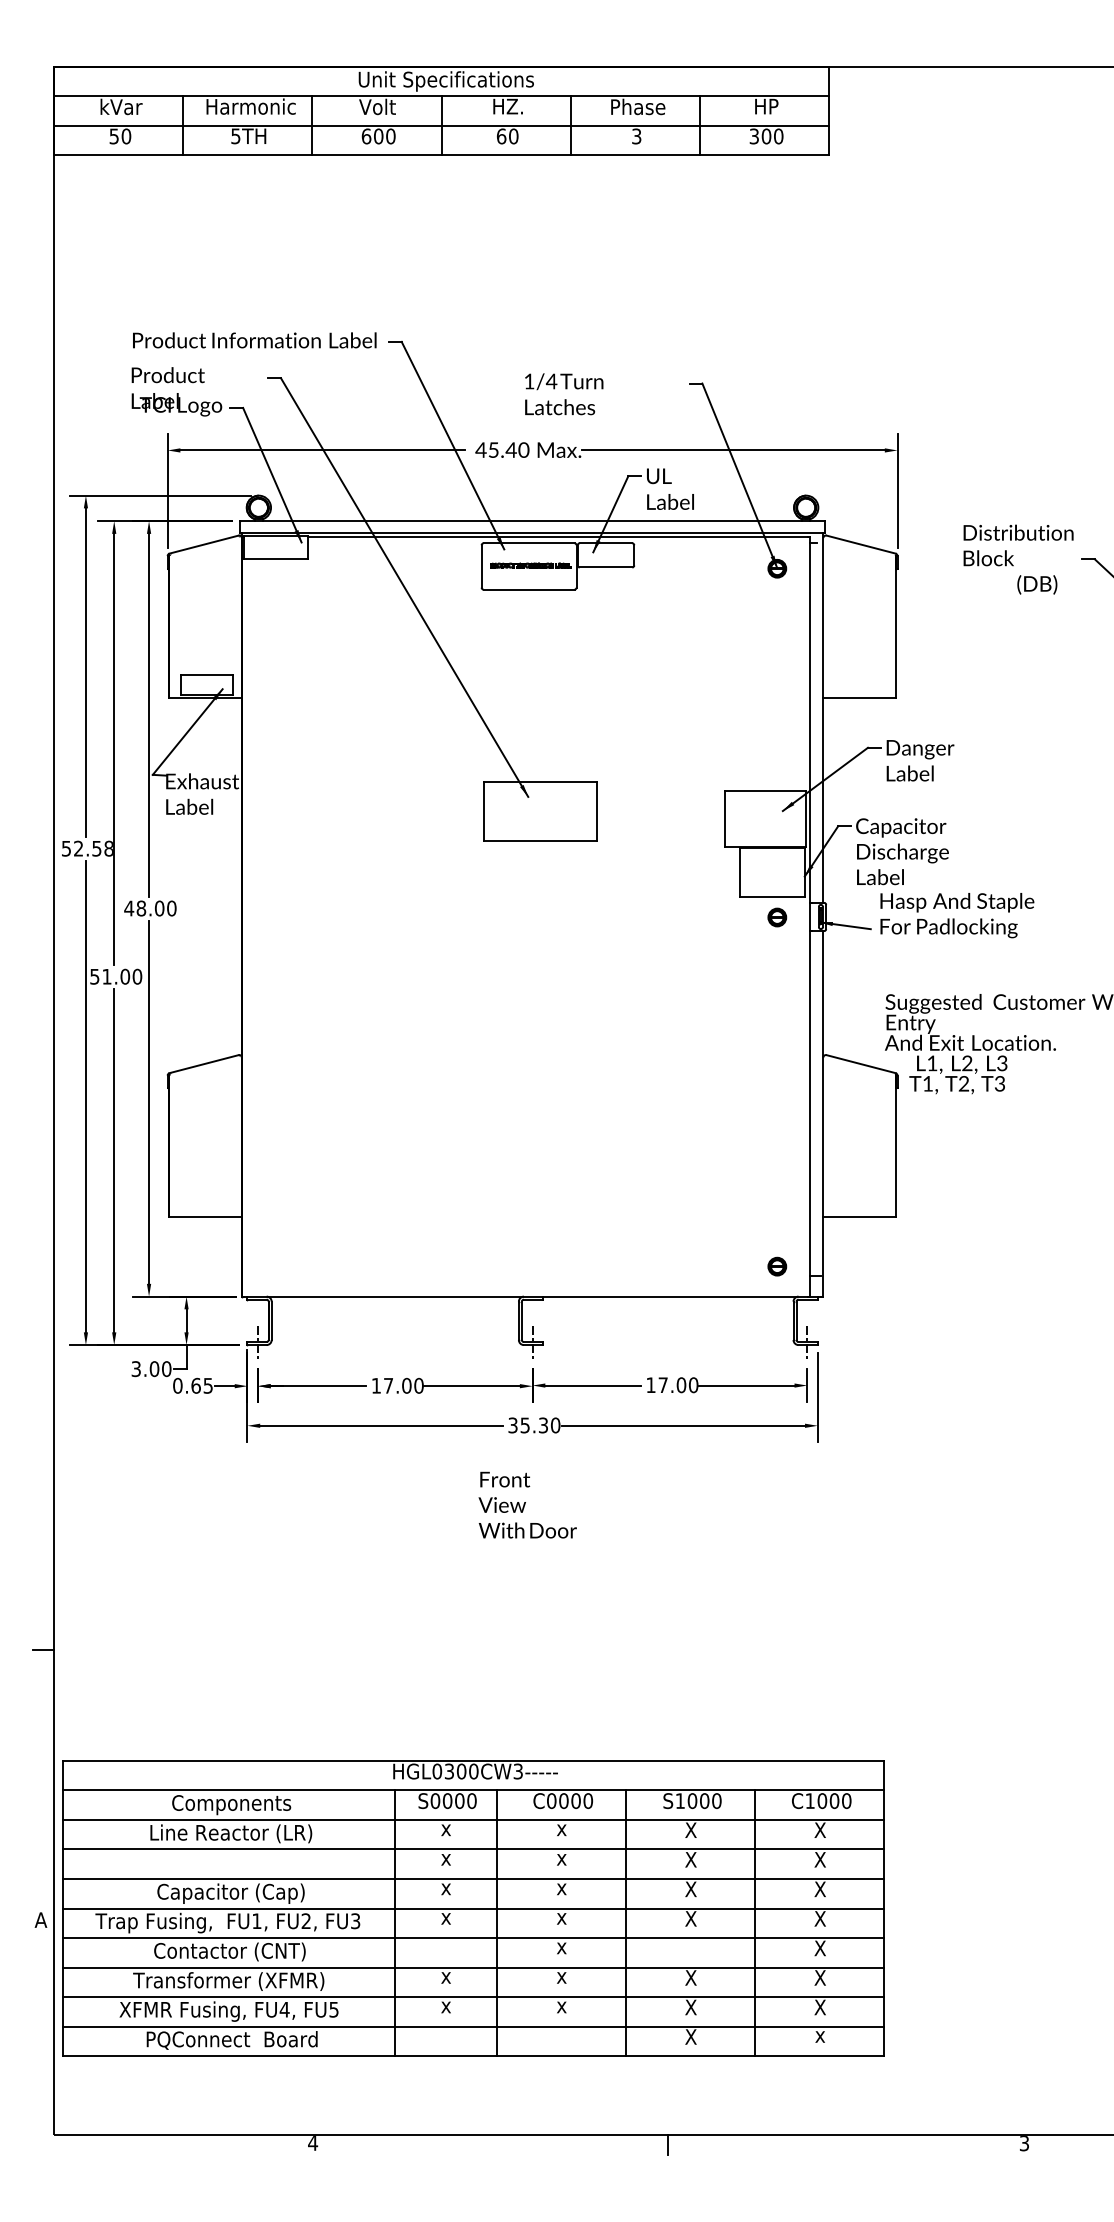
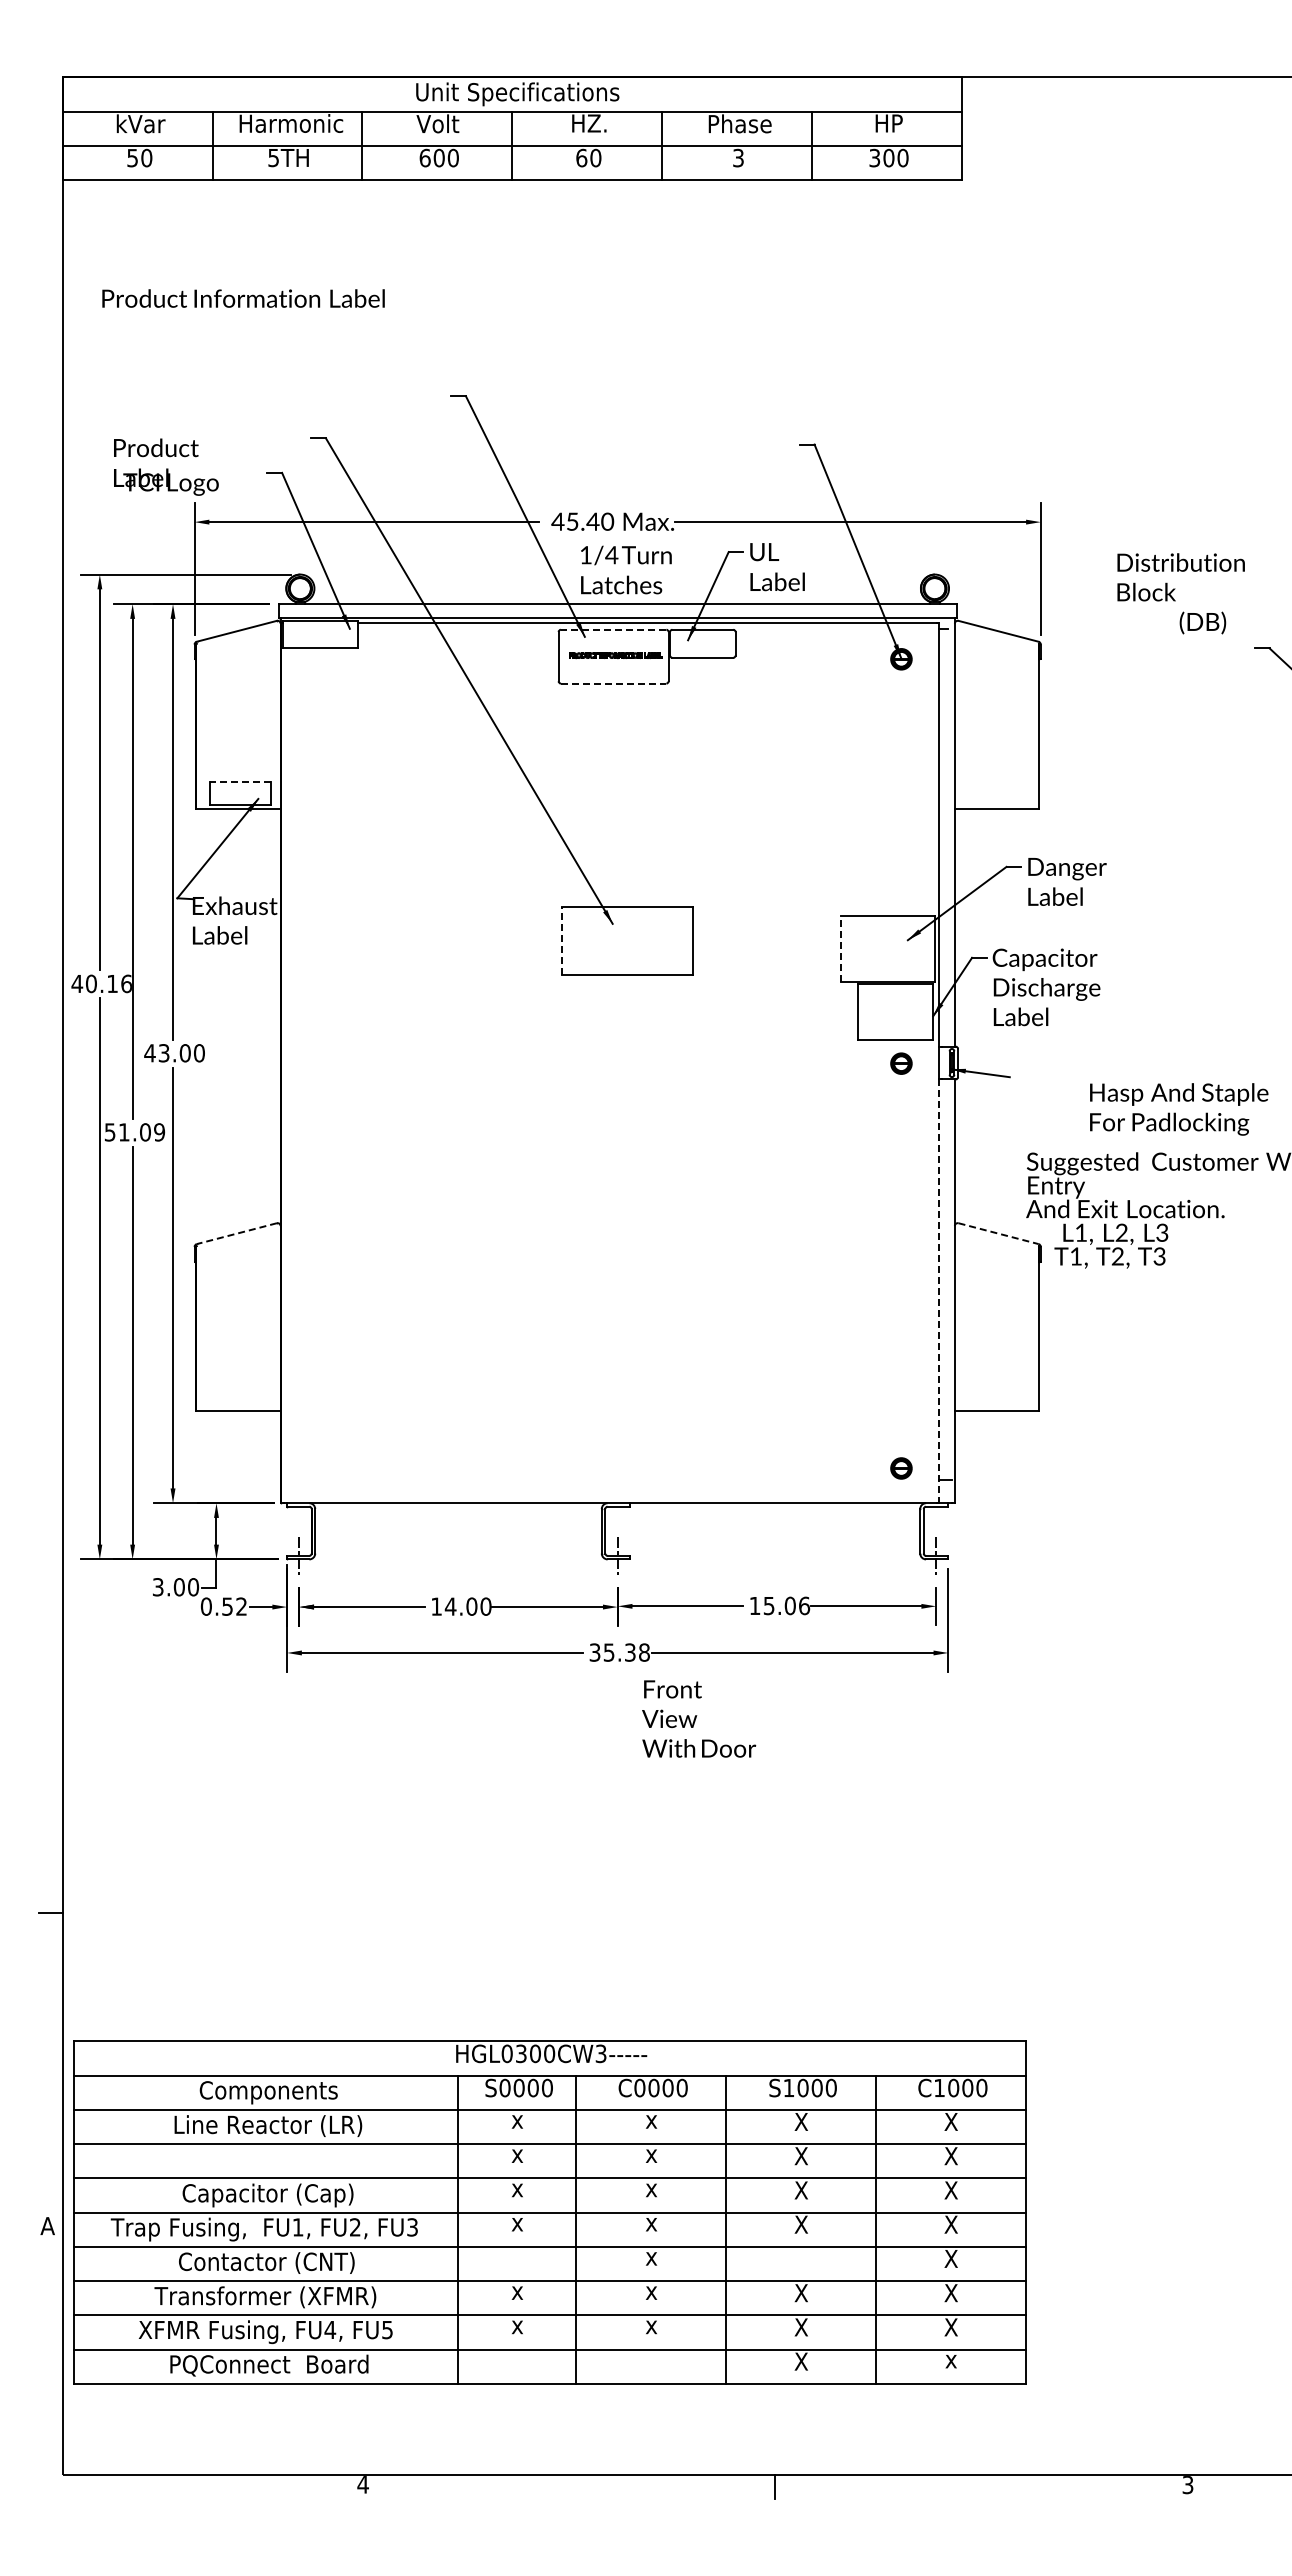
text: (254, 340) -> (243, 298), moved
text: (177, 391) -> (166, 466), moved
text: (564, 393) -> (626, 569), moved
line: (528, 543) -> (613, 629), solid -> dashed
text: (1018, 559) -> (1180, 593), moved
line: (528, 589) -> (613, 683), solid -> dashed
line: (206, 675) -> (239, 782), solid -> dashed
line: (484, 811) -> (561, 940), solid -> dashed
line: (724, 819) -> (840, 949), solid -> dashed
text: (87, 848) -> (101, 983), 52.58 -> 40.16
text: (140, 908) -> (163, 1053), 48.00 -> 43.00
text: (957, 915) -> (1179, 1109), moved
text: (137, 976) -> (159, 1132), 51.00 -> 51.09
line: (203, 1063) -> (236, 1233), solid -> dashed
line: (861, 1063) -> (999, 1233), solid -> dashed
line: (810, 1114) -> (939, 1291), solid -> dashed
text: (678, 1384) -> (786, 1605), 17.00 -> 15.06
text: (202, 1385) -> (234, 1606), 0.65 -> 0.52
text: (388, 1385) -> (450, 1606), 17.00 -> 14.00
text: (555, 1425) -> (644, 1652), 35.30 -> 35.38
text: (528, 1504) -> (699, 1718), moved

